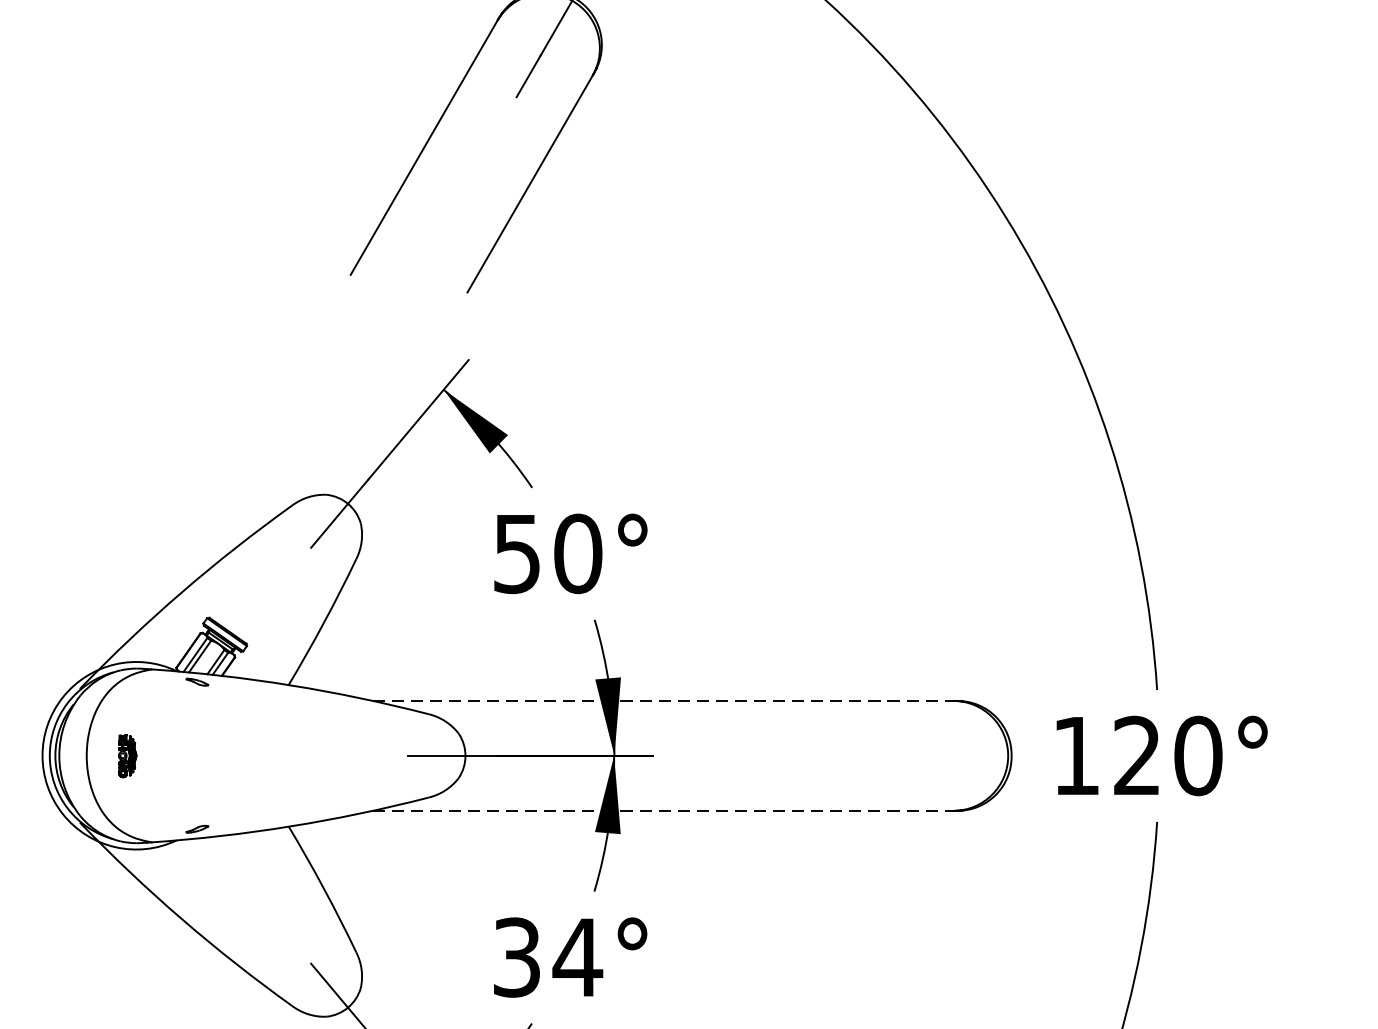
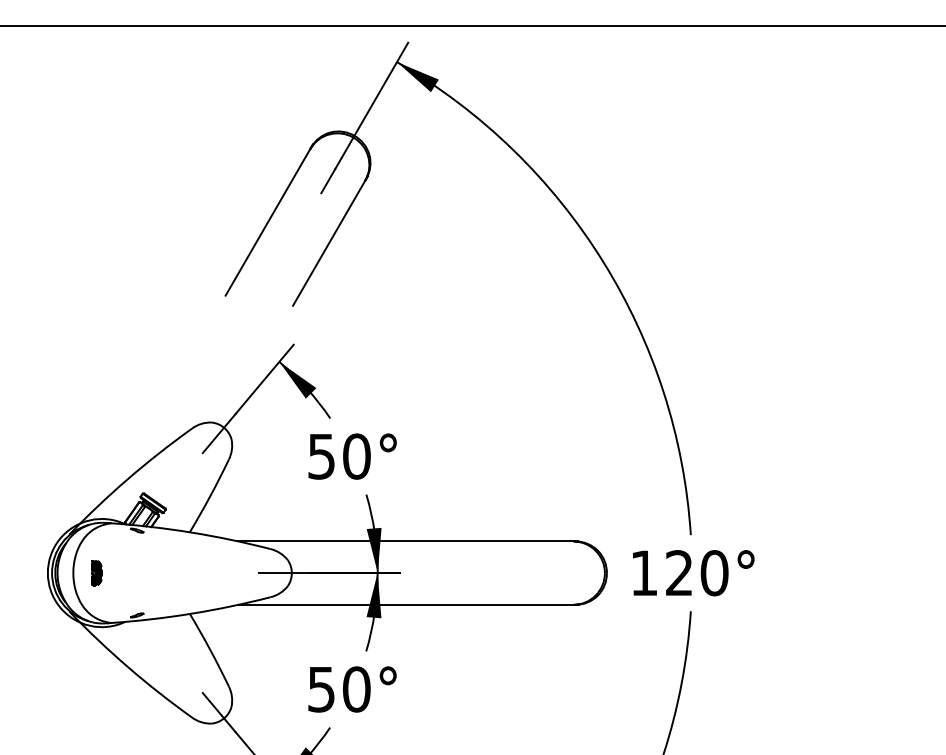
line: (662, 701) -> (405, 541), dashed -> solid
line: (662, 810) -> (405, 604), dashed -> solid
text: (548, 957) -> (339, 689), 34° -> 50°

